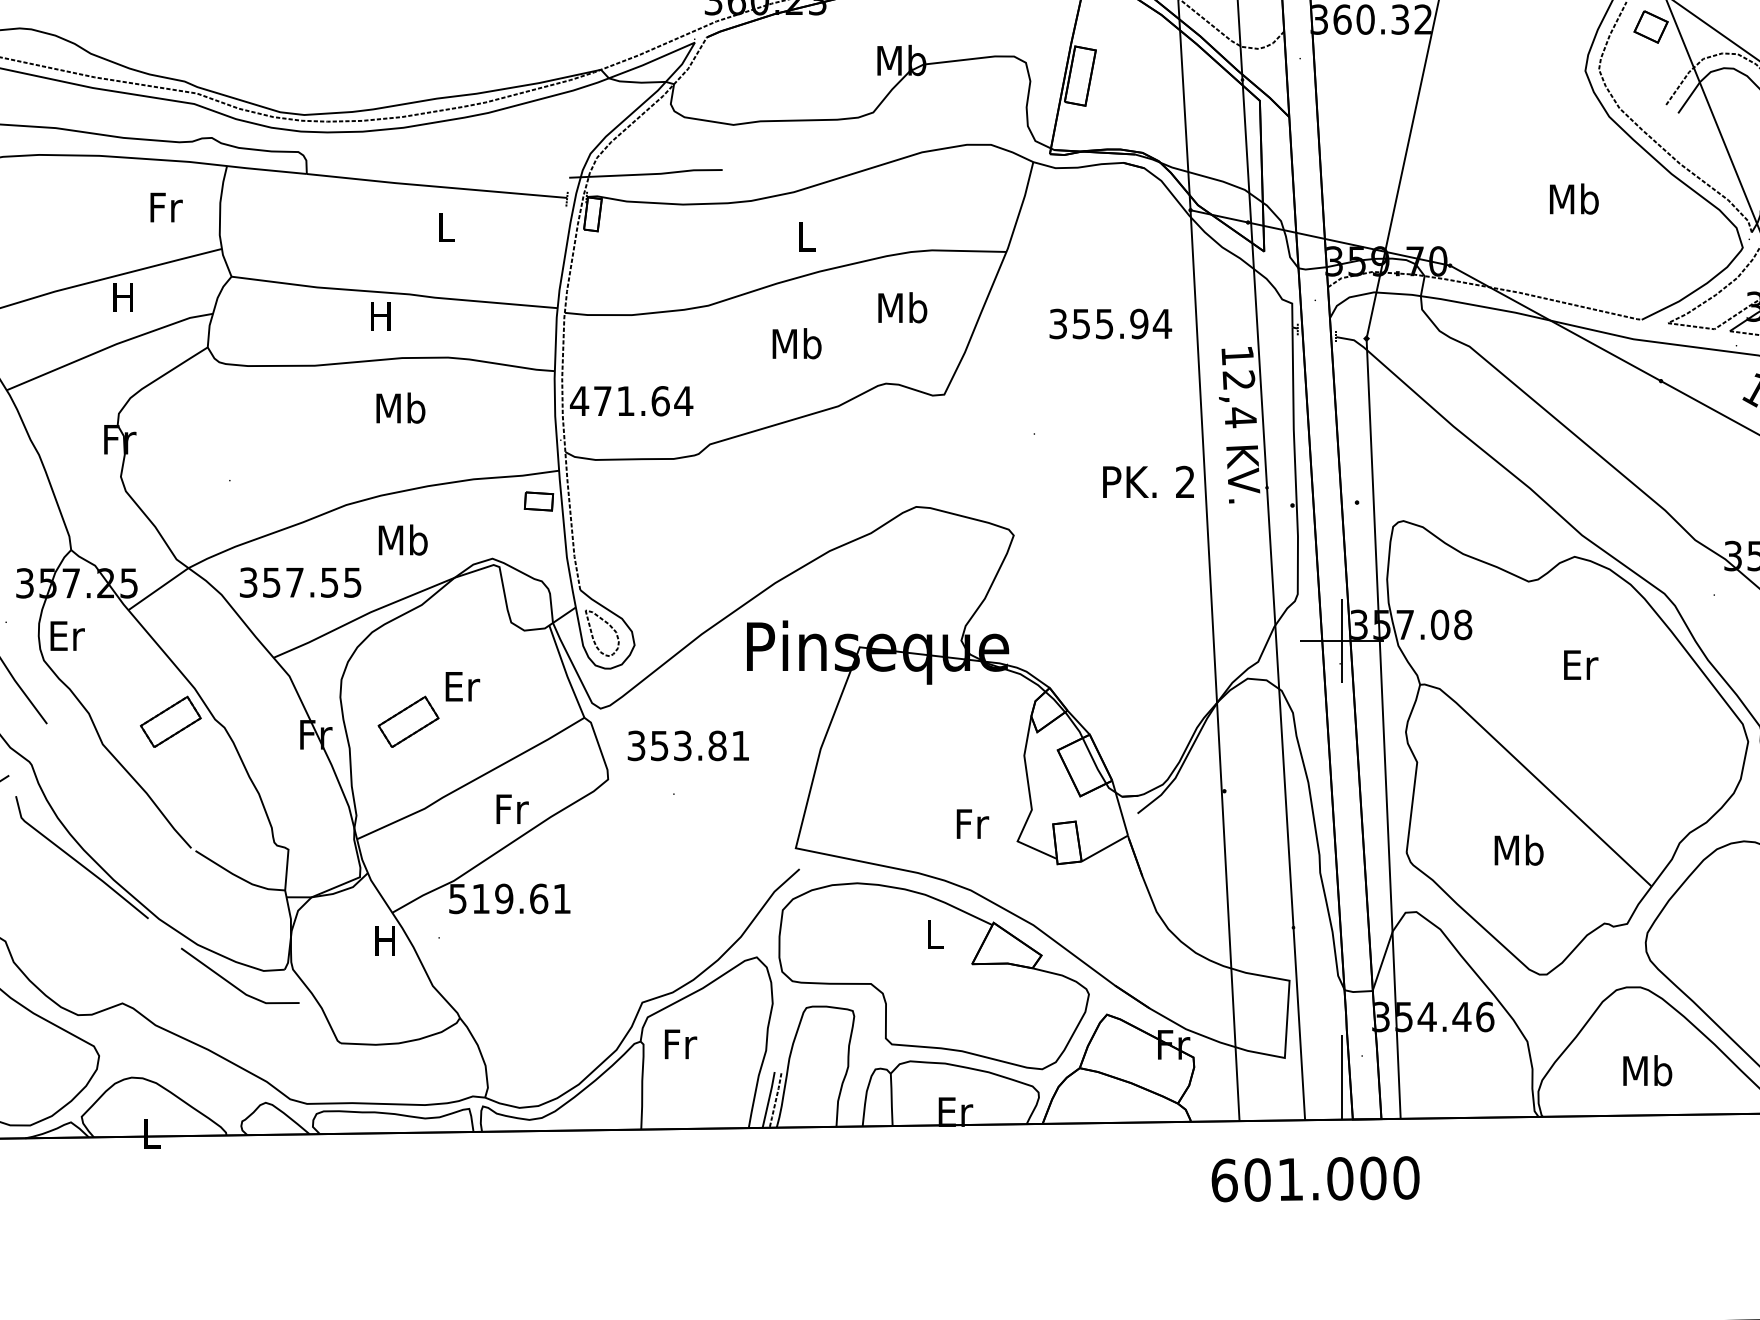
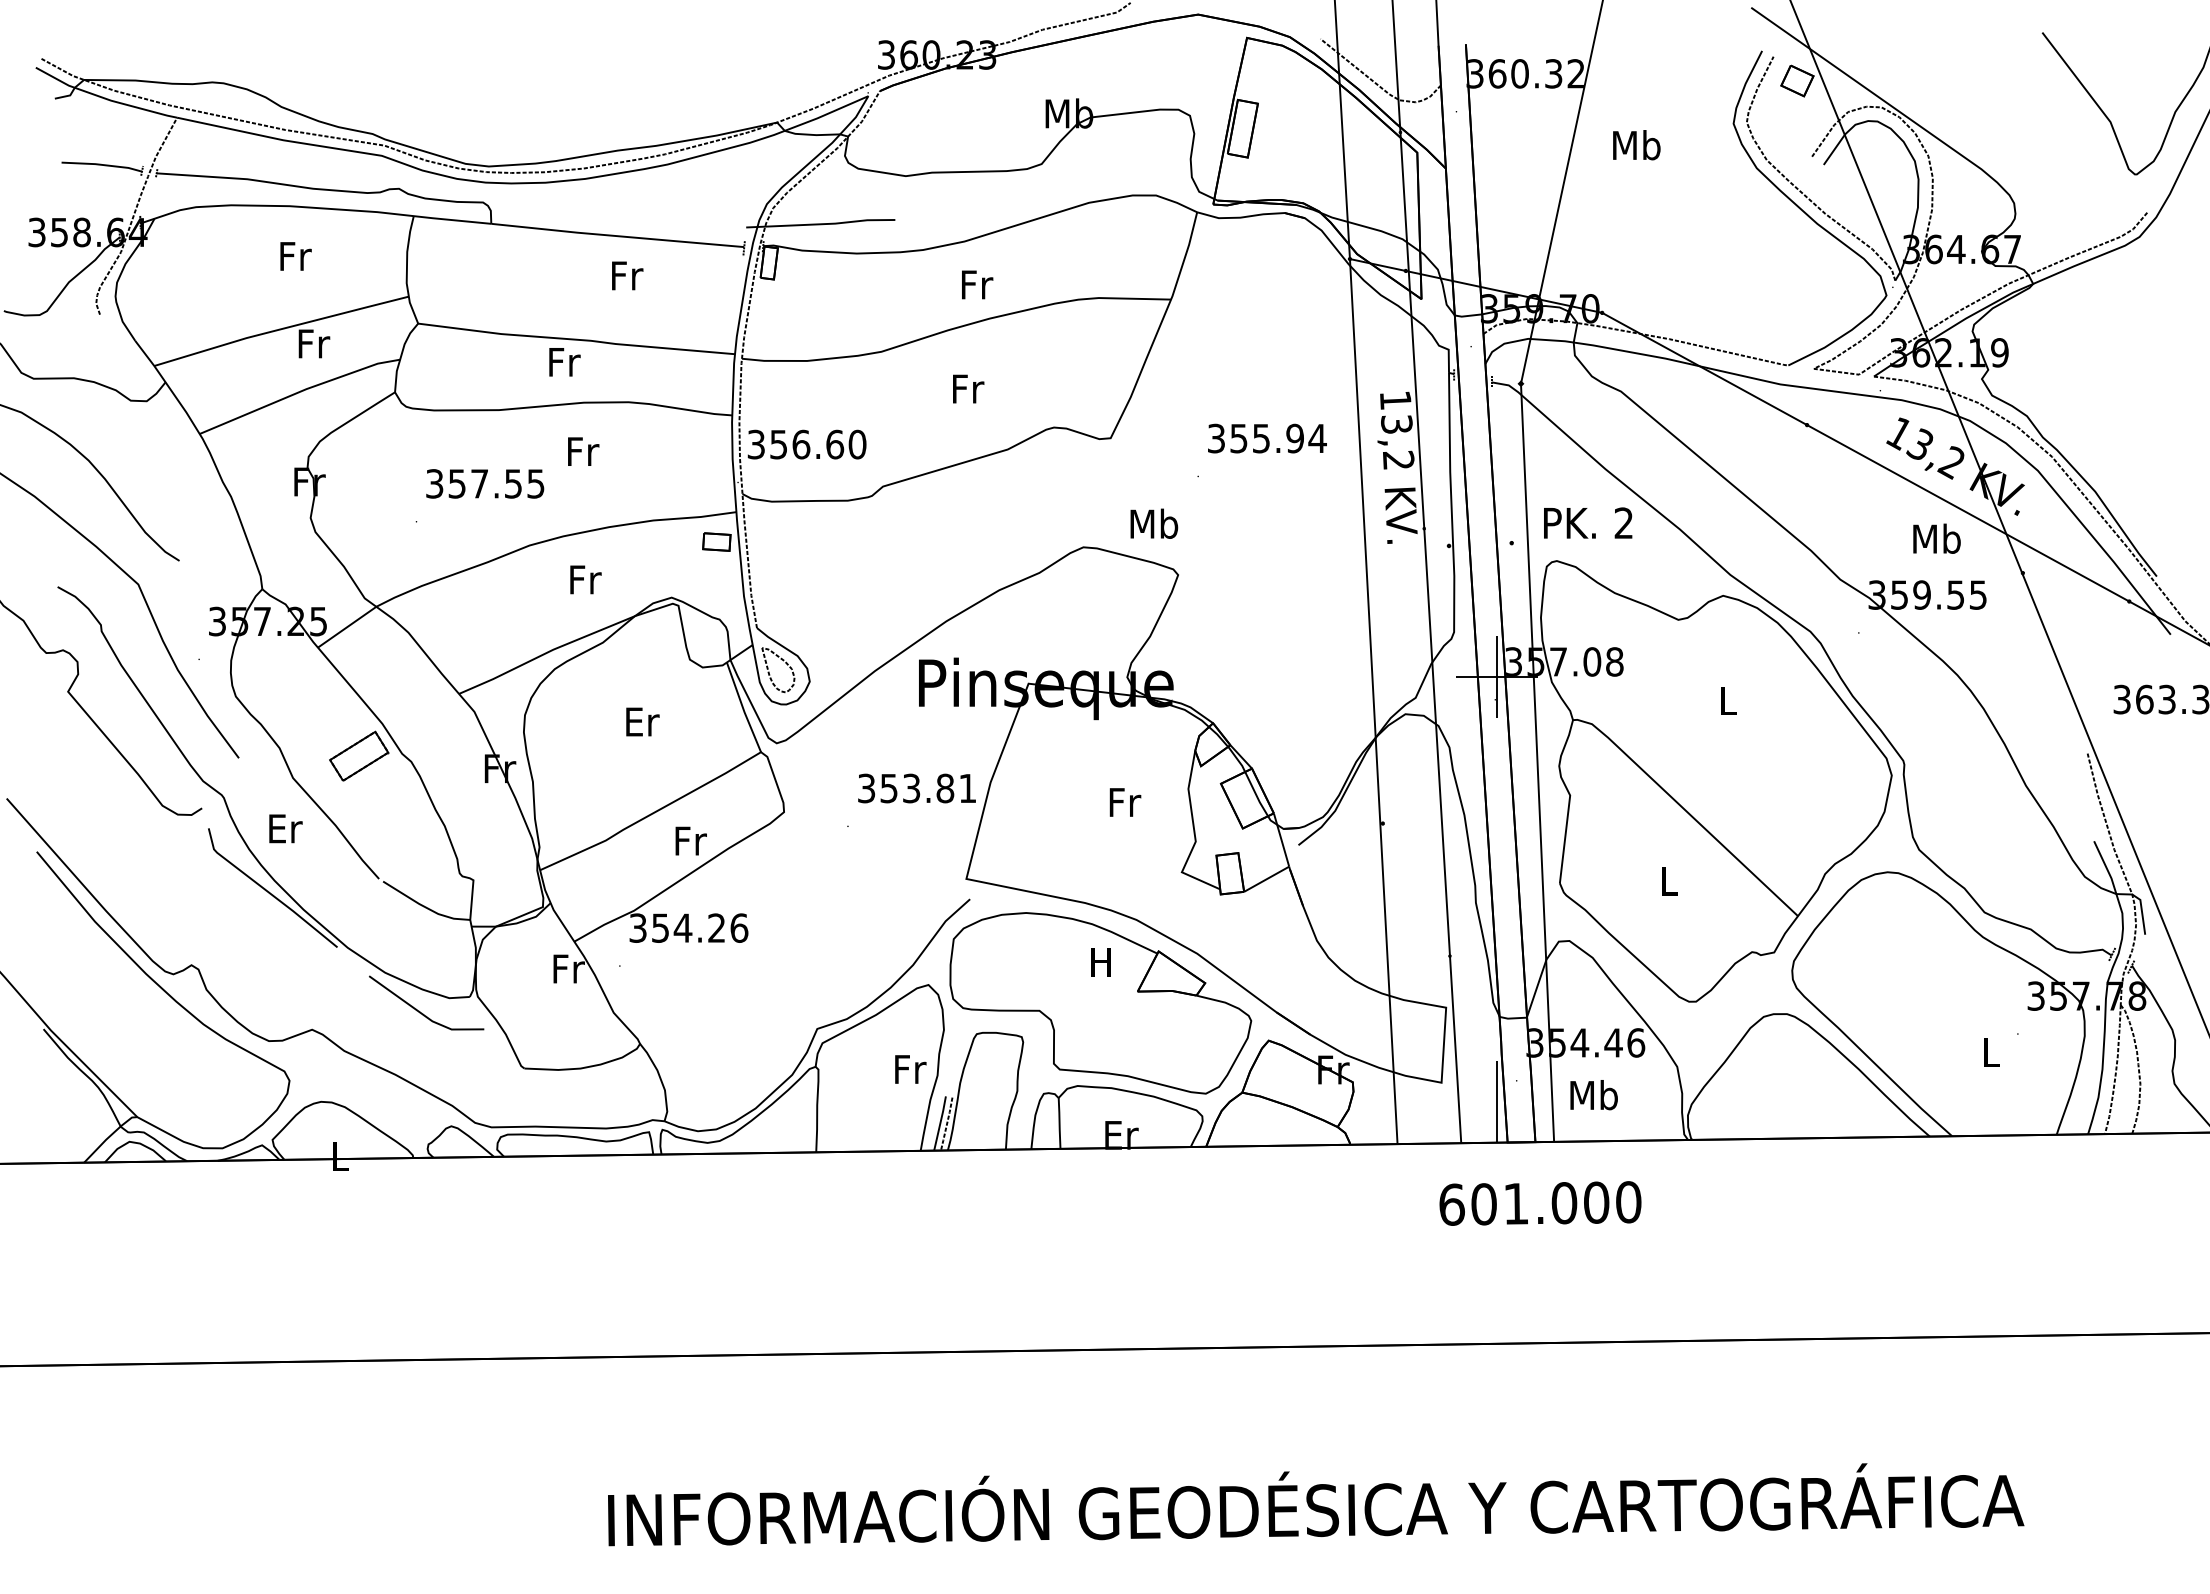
text: (1573, 199) -> (1636, 145), moved
text: (166, 207) -> (295, 256), moved
text: (447, 227) -> (627, 275), L -> Fr
text: (807, 236) -> (977, 284), L -> Fr
text: (124, 297) -> (314, 343), H -> Fr
text: (902, 307) -> (1154, 523), moved
text: (382, 316) -> (564, 362), H -> Fr
text: (1110, 323) -> (1267, 438), moved
text: (796, 343) -> (967, 388), Mb -> Fr
text: (1239, 399) -> (1397, 442), 12,4 -> 13,2
text: (631, 401) -> (806, 444), 471.64 -> 356.60
text: (400, 408) -> (582, 451), Mb -> Fr
text: (1148, 481) -> (1588, 522), moved
text: (402, 540) -> (584, 579), Mb -> Fr
text: (300, 582) -> (485, 483), moved
text: (67, 635) -> (285, 828), moved
text: (1581, 664) -> (1729, 700), Er -> L
part: (408, 721) -> (590, 755), removed
text: (687, 745) -> (916, 788), moved
text: (972, 824) -> (1125, 802), moved
text: (1518, 849) -> (1668, 880), Mb -> L
text: (510, 898) -> (689, 927), 519.61 -> 354.26
text: (933, 934) -> (1100, 962), L -> H
text: (386, 940) -> (568, 968), H -> Fr
text: (680, 1044) -> (910, 1069), moved
text: (1647, 1071) -> (1593, 1095), moved
text: (1315, 1179) -> (1540, 1203), moved

